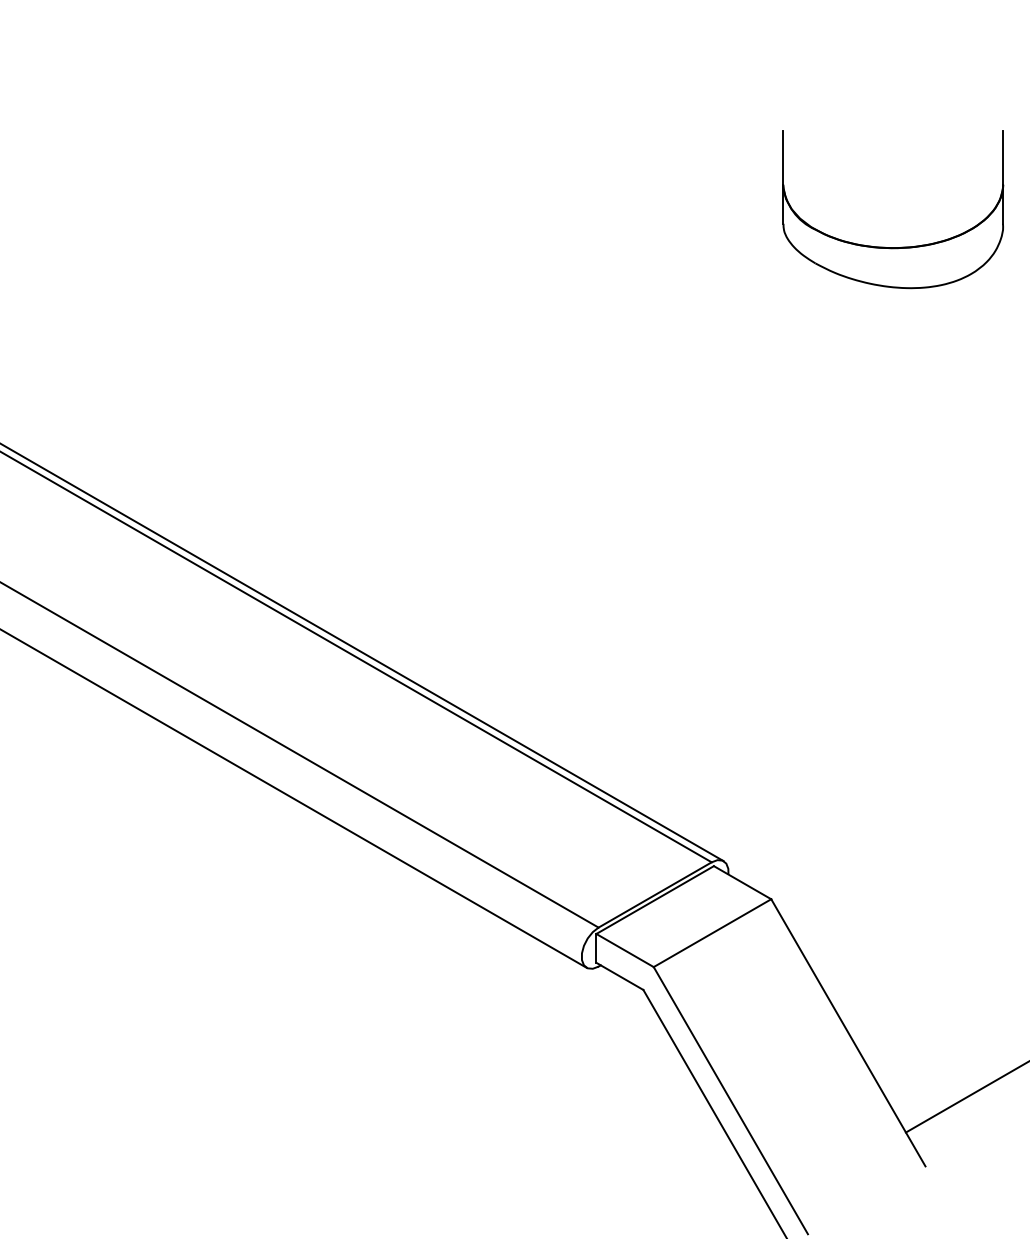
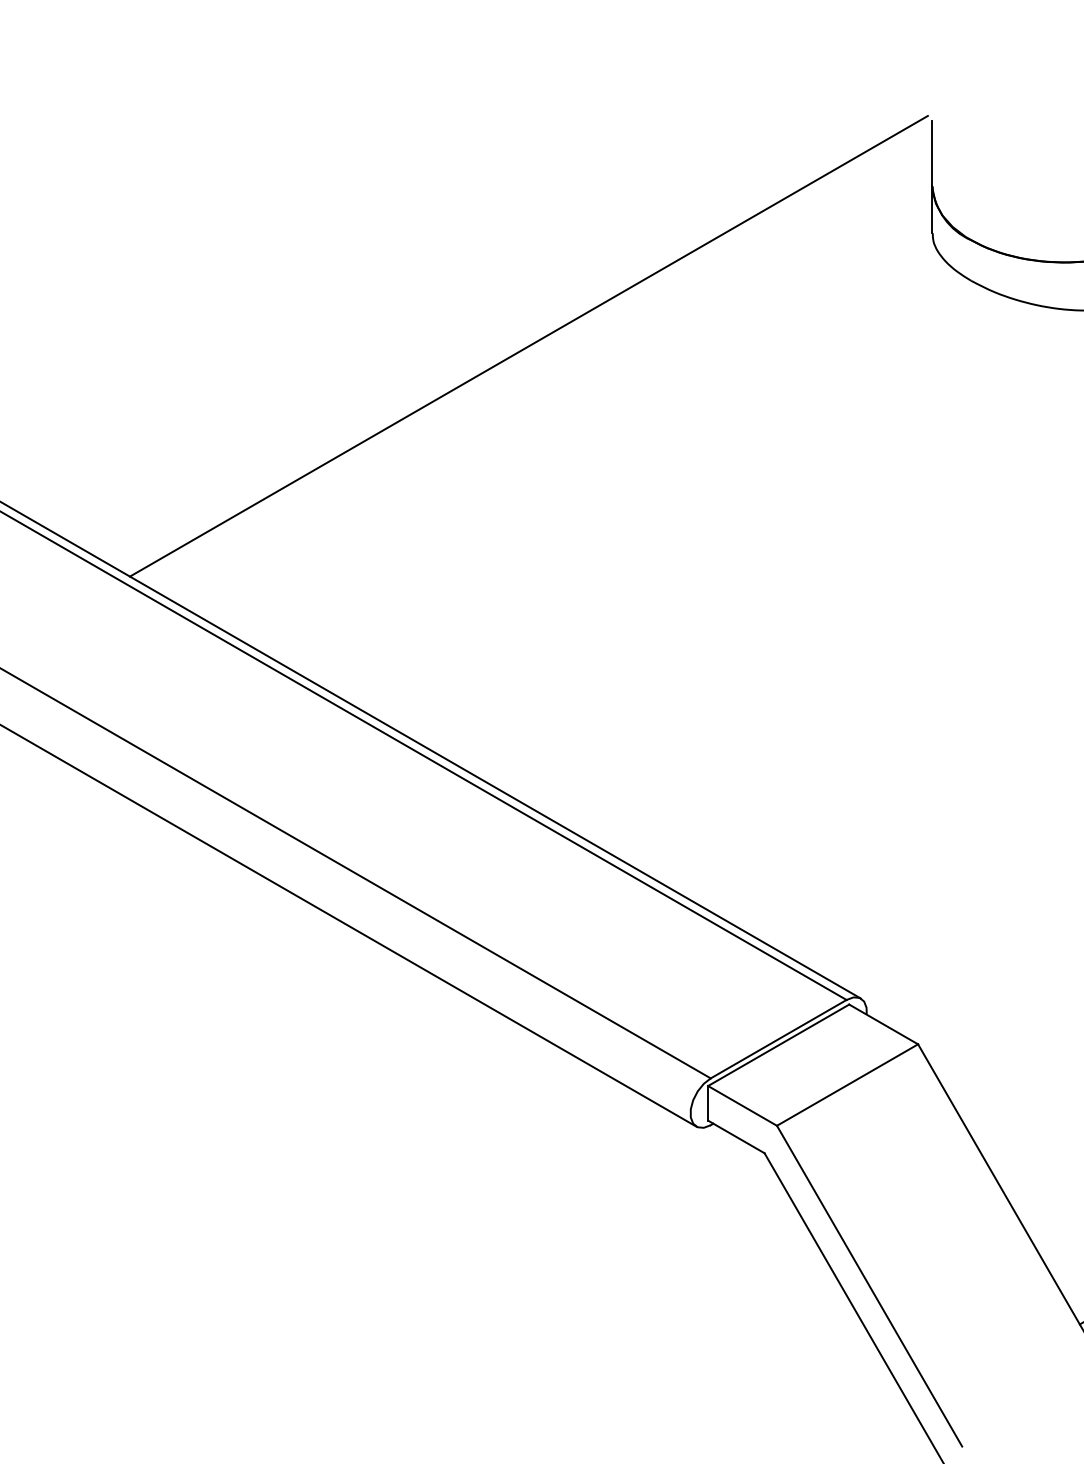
line: (446, 317) -> (528, 345), added

